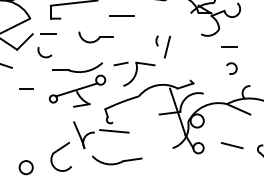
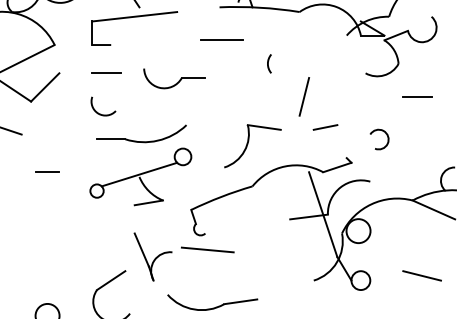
line: (48, 33) -> (106, 72), moved
arc: (156, 40) -> (268, 62), moved
arc: (41, 54) -> (97, 110), moved
line: (120, 63) -> (324, 126), moved
arc: (231, 64) -> (379, 132), moved

